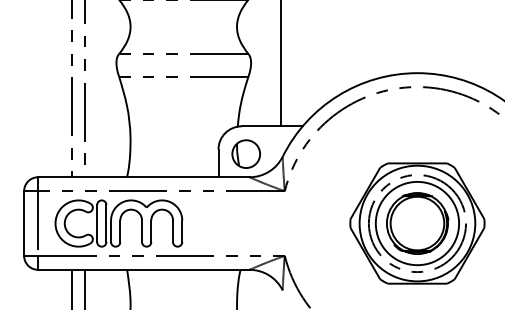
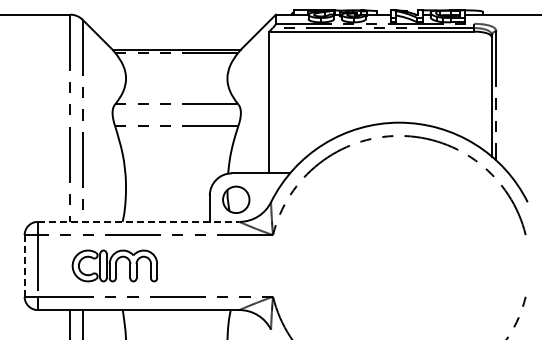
line: (143, 176) -> (138, 221), solid -> dashed
line: (24, 223) -> (24, 265), solid -> dashed
part: (118, 223) -> (114, 265), size x0.7
part: (417, 223) -> (399, 265), removed

